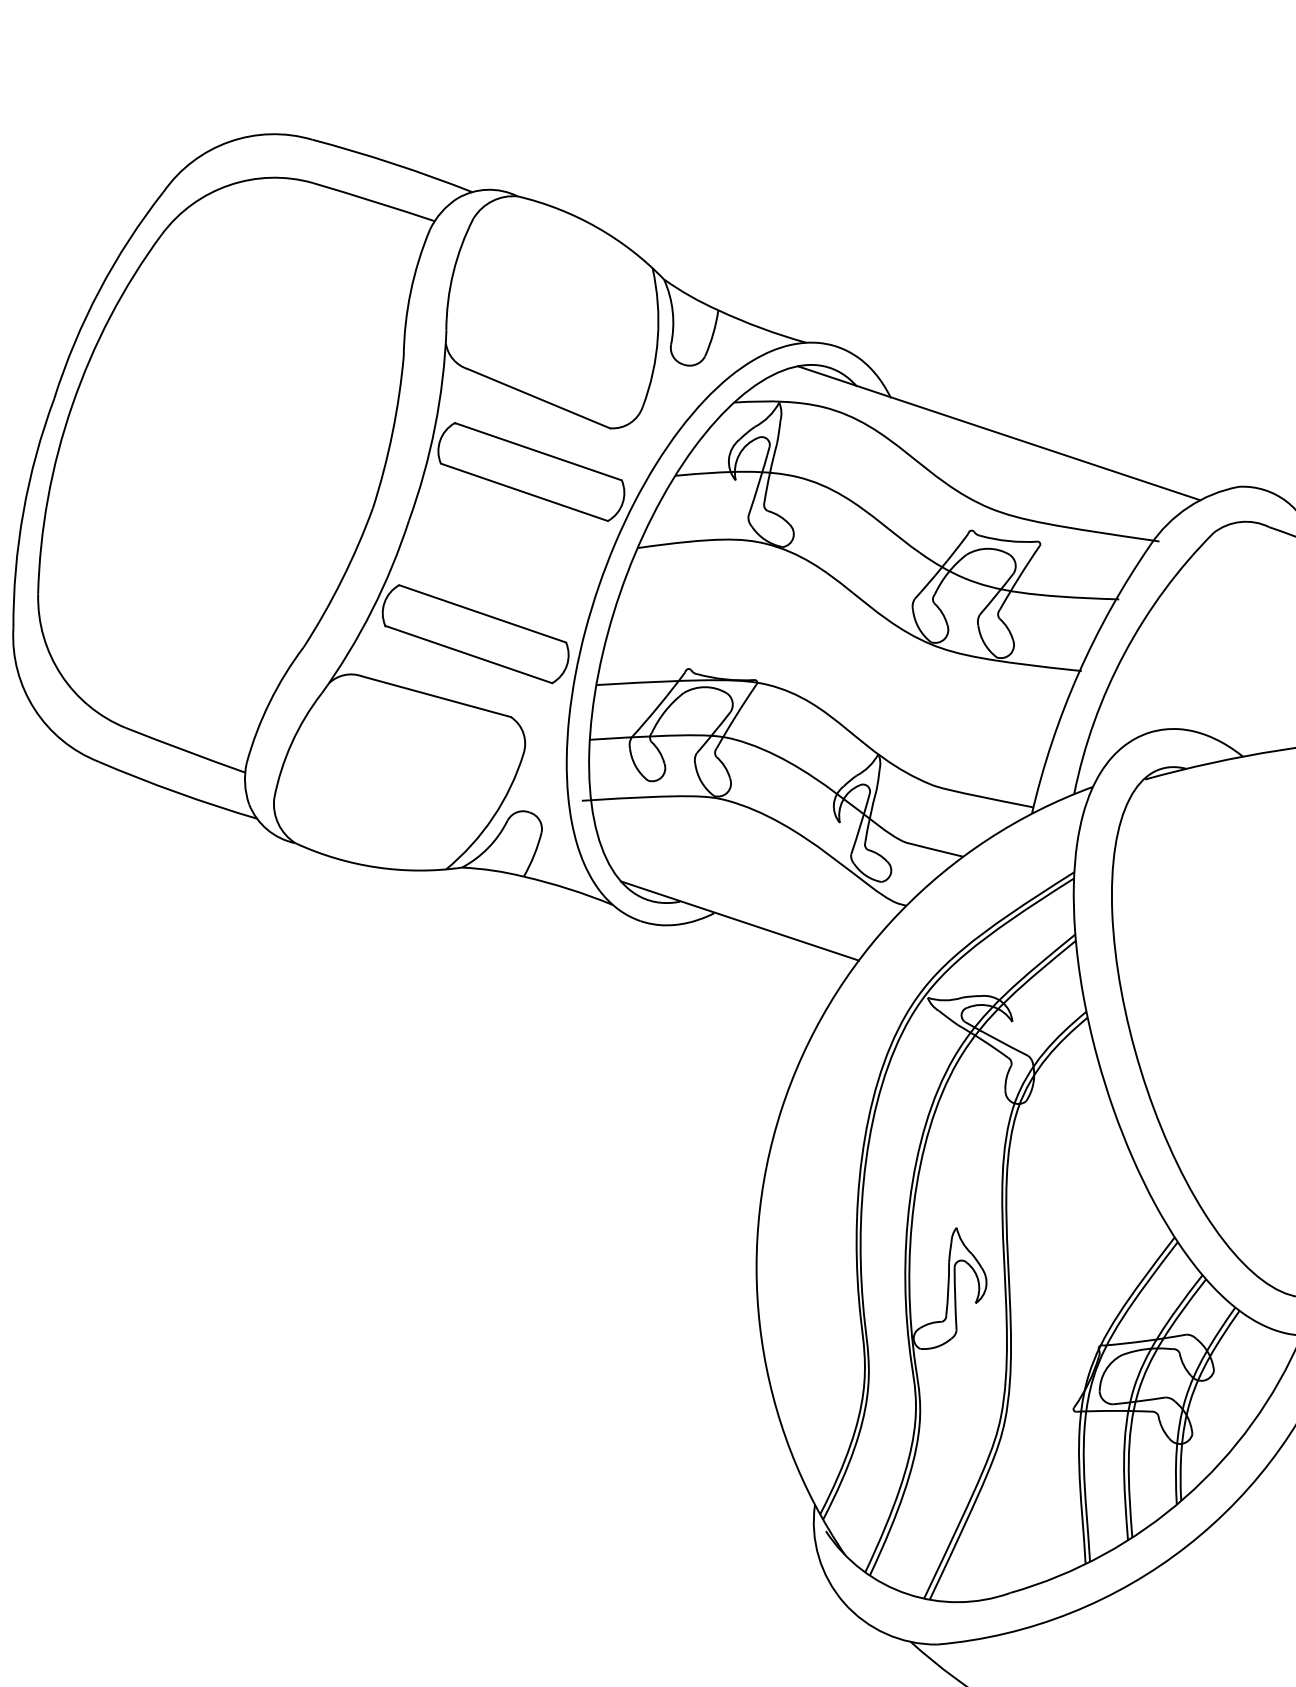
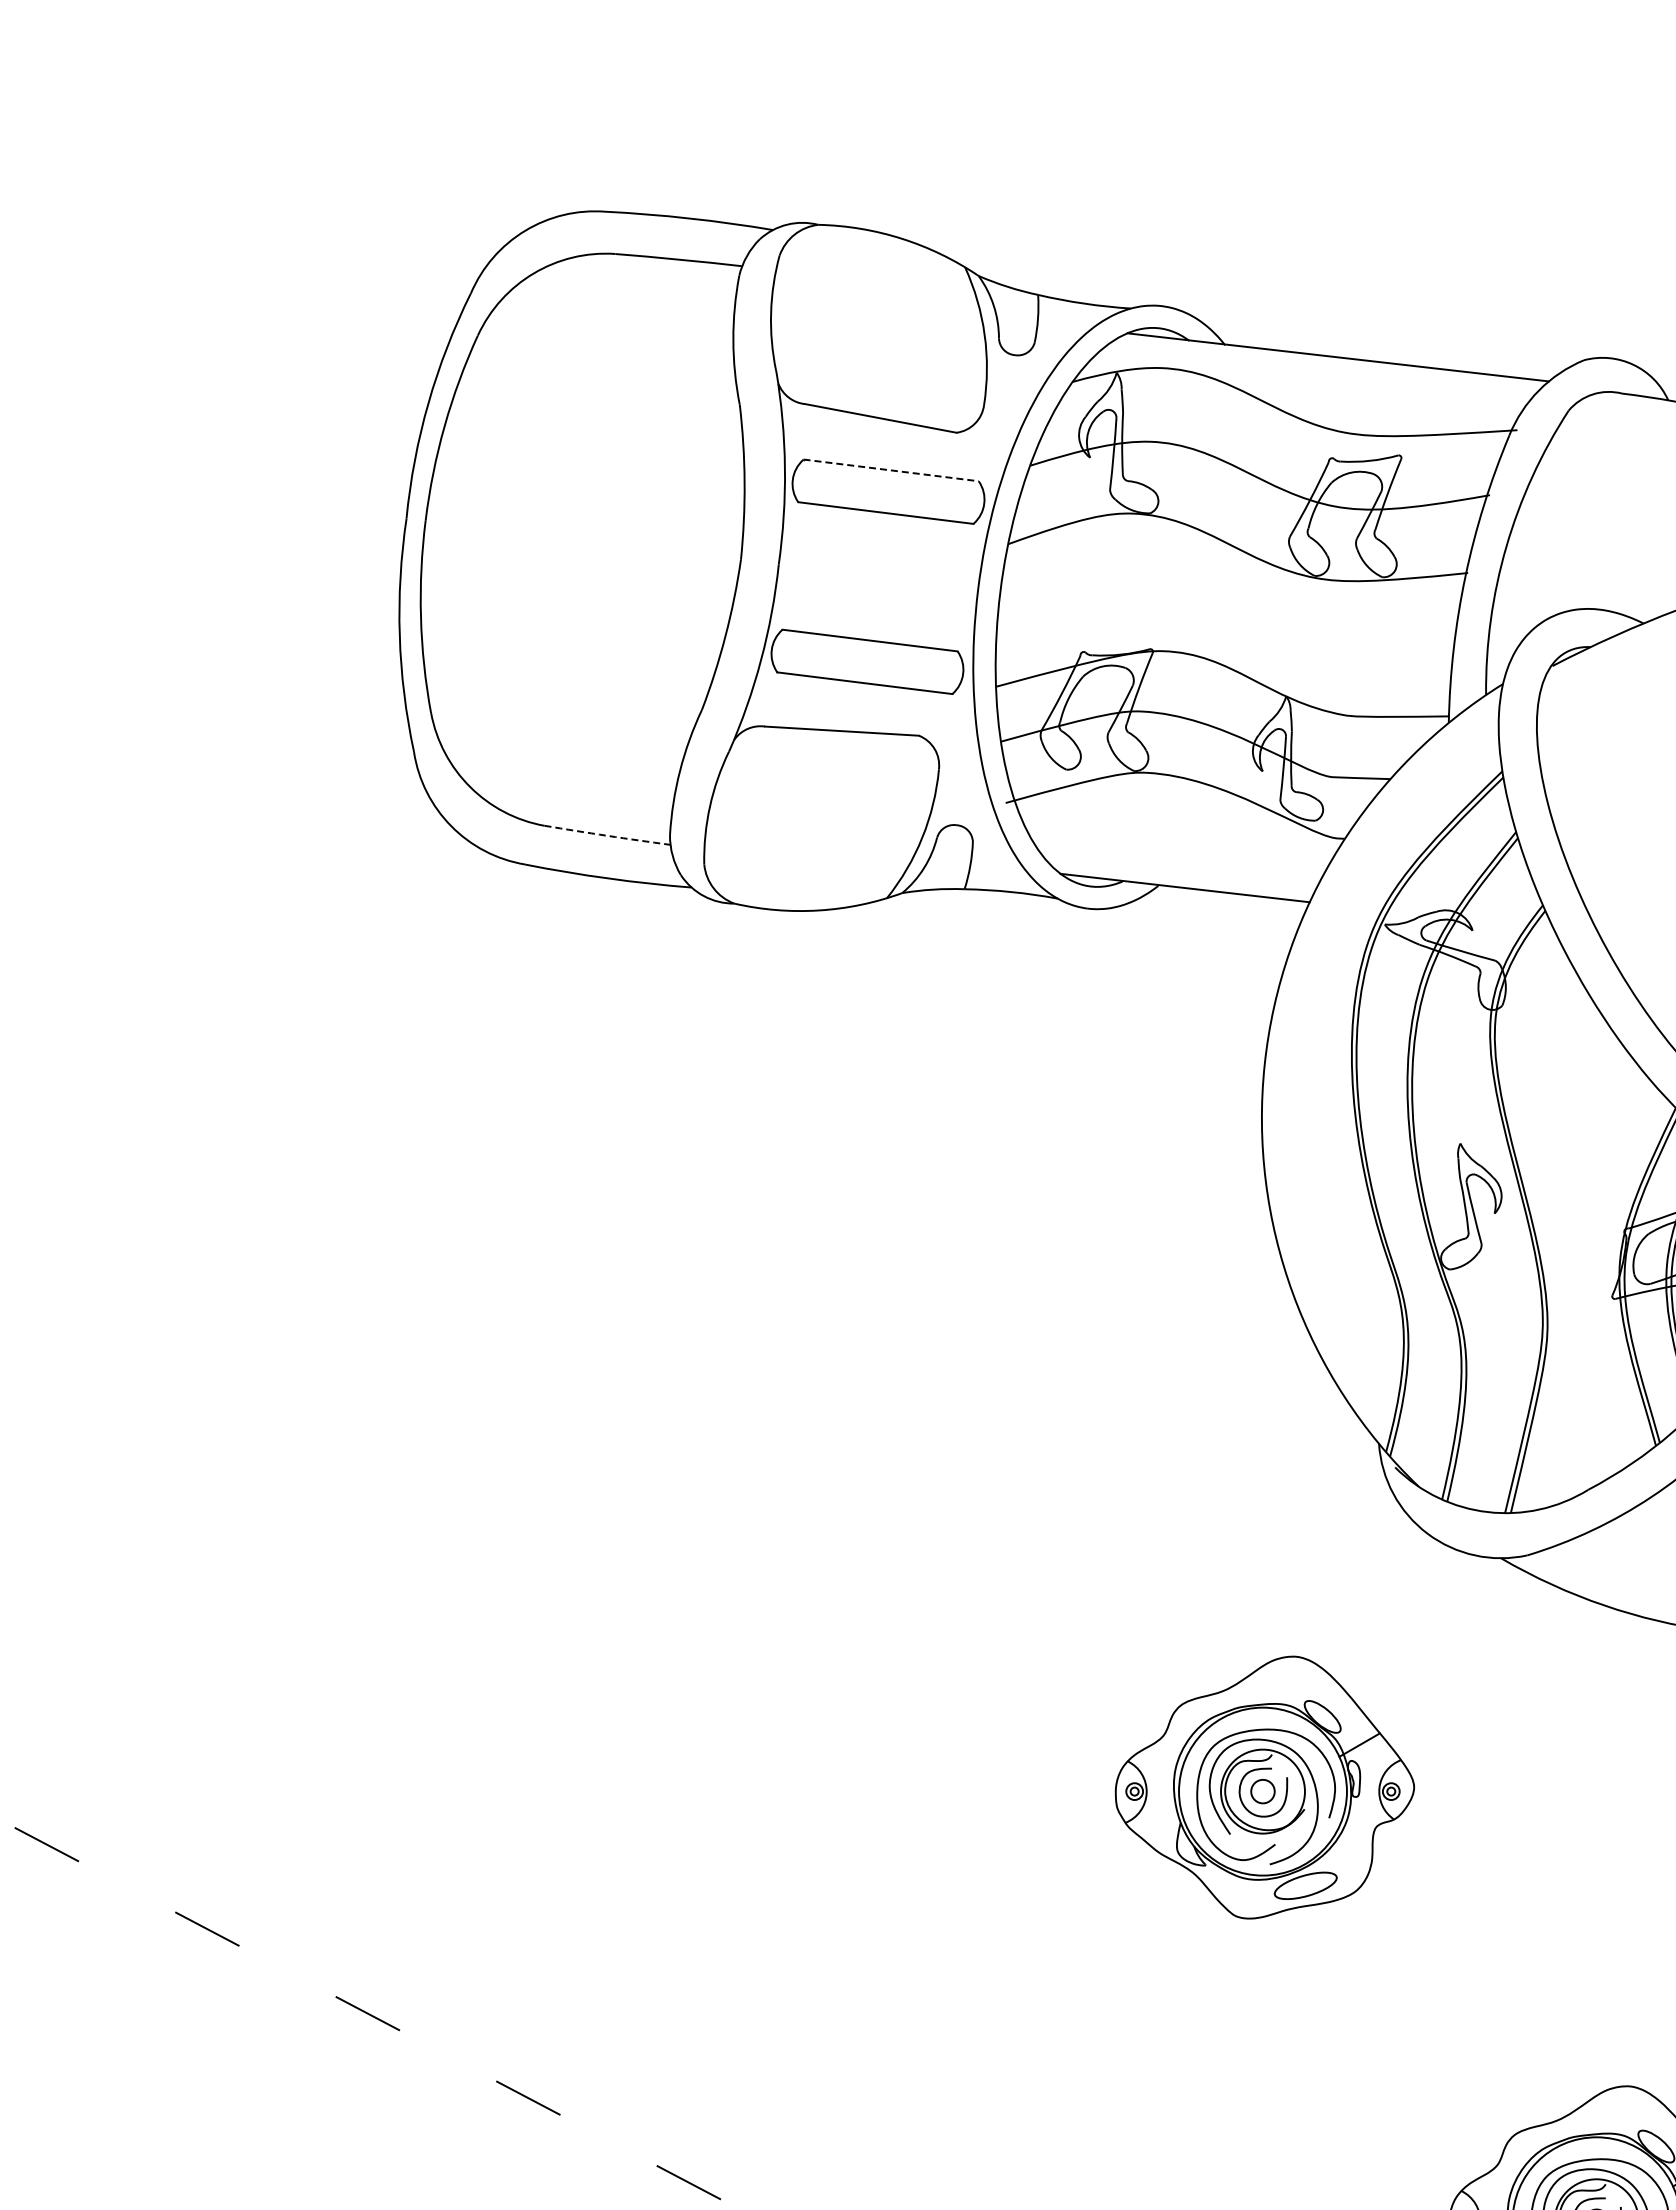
line: (538, 451) -> (891, 470), solid -> dashed
arc: (185, 750) -> (607, 835), solid -> dashed

